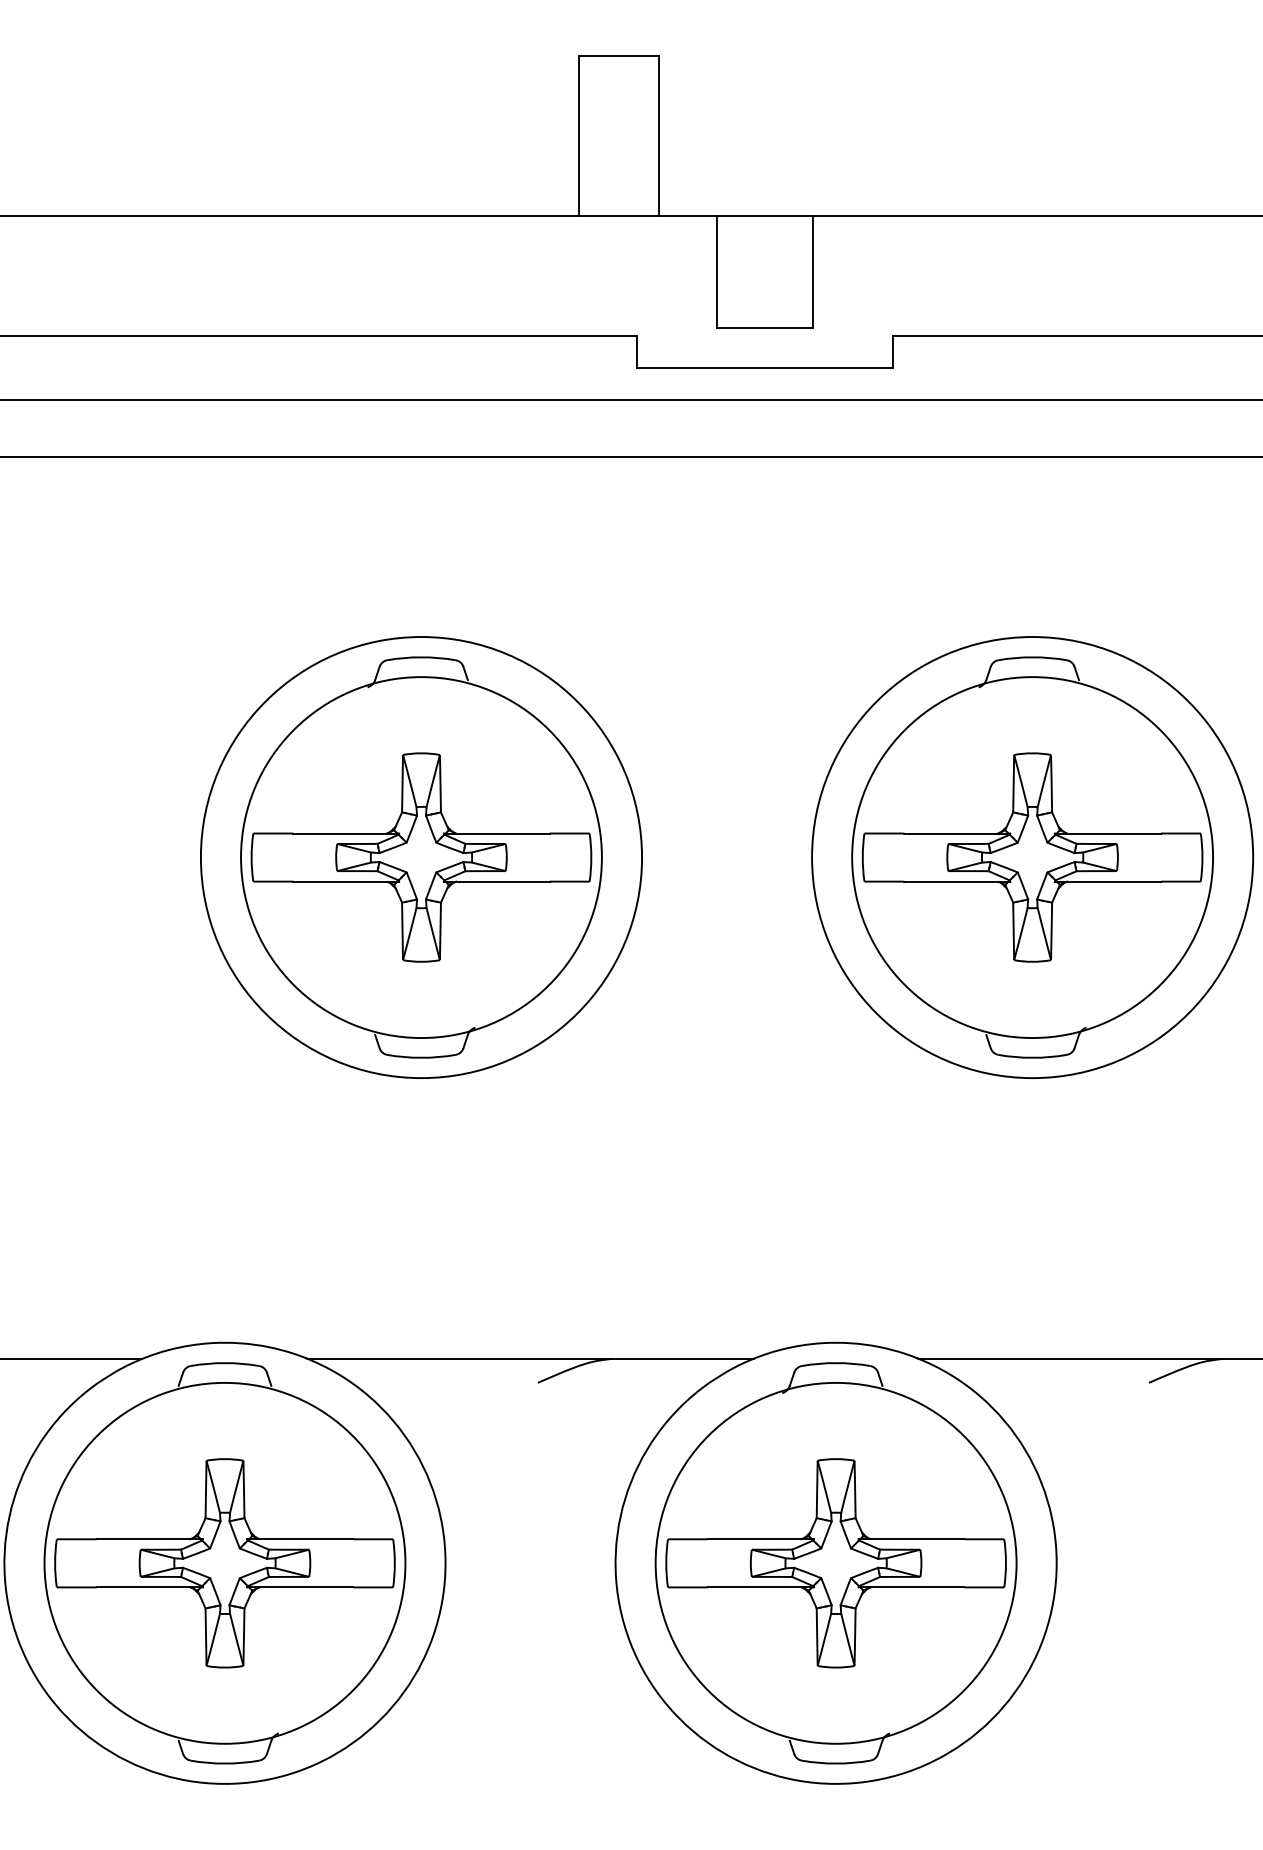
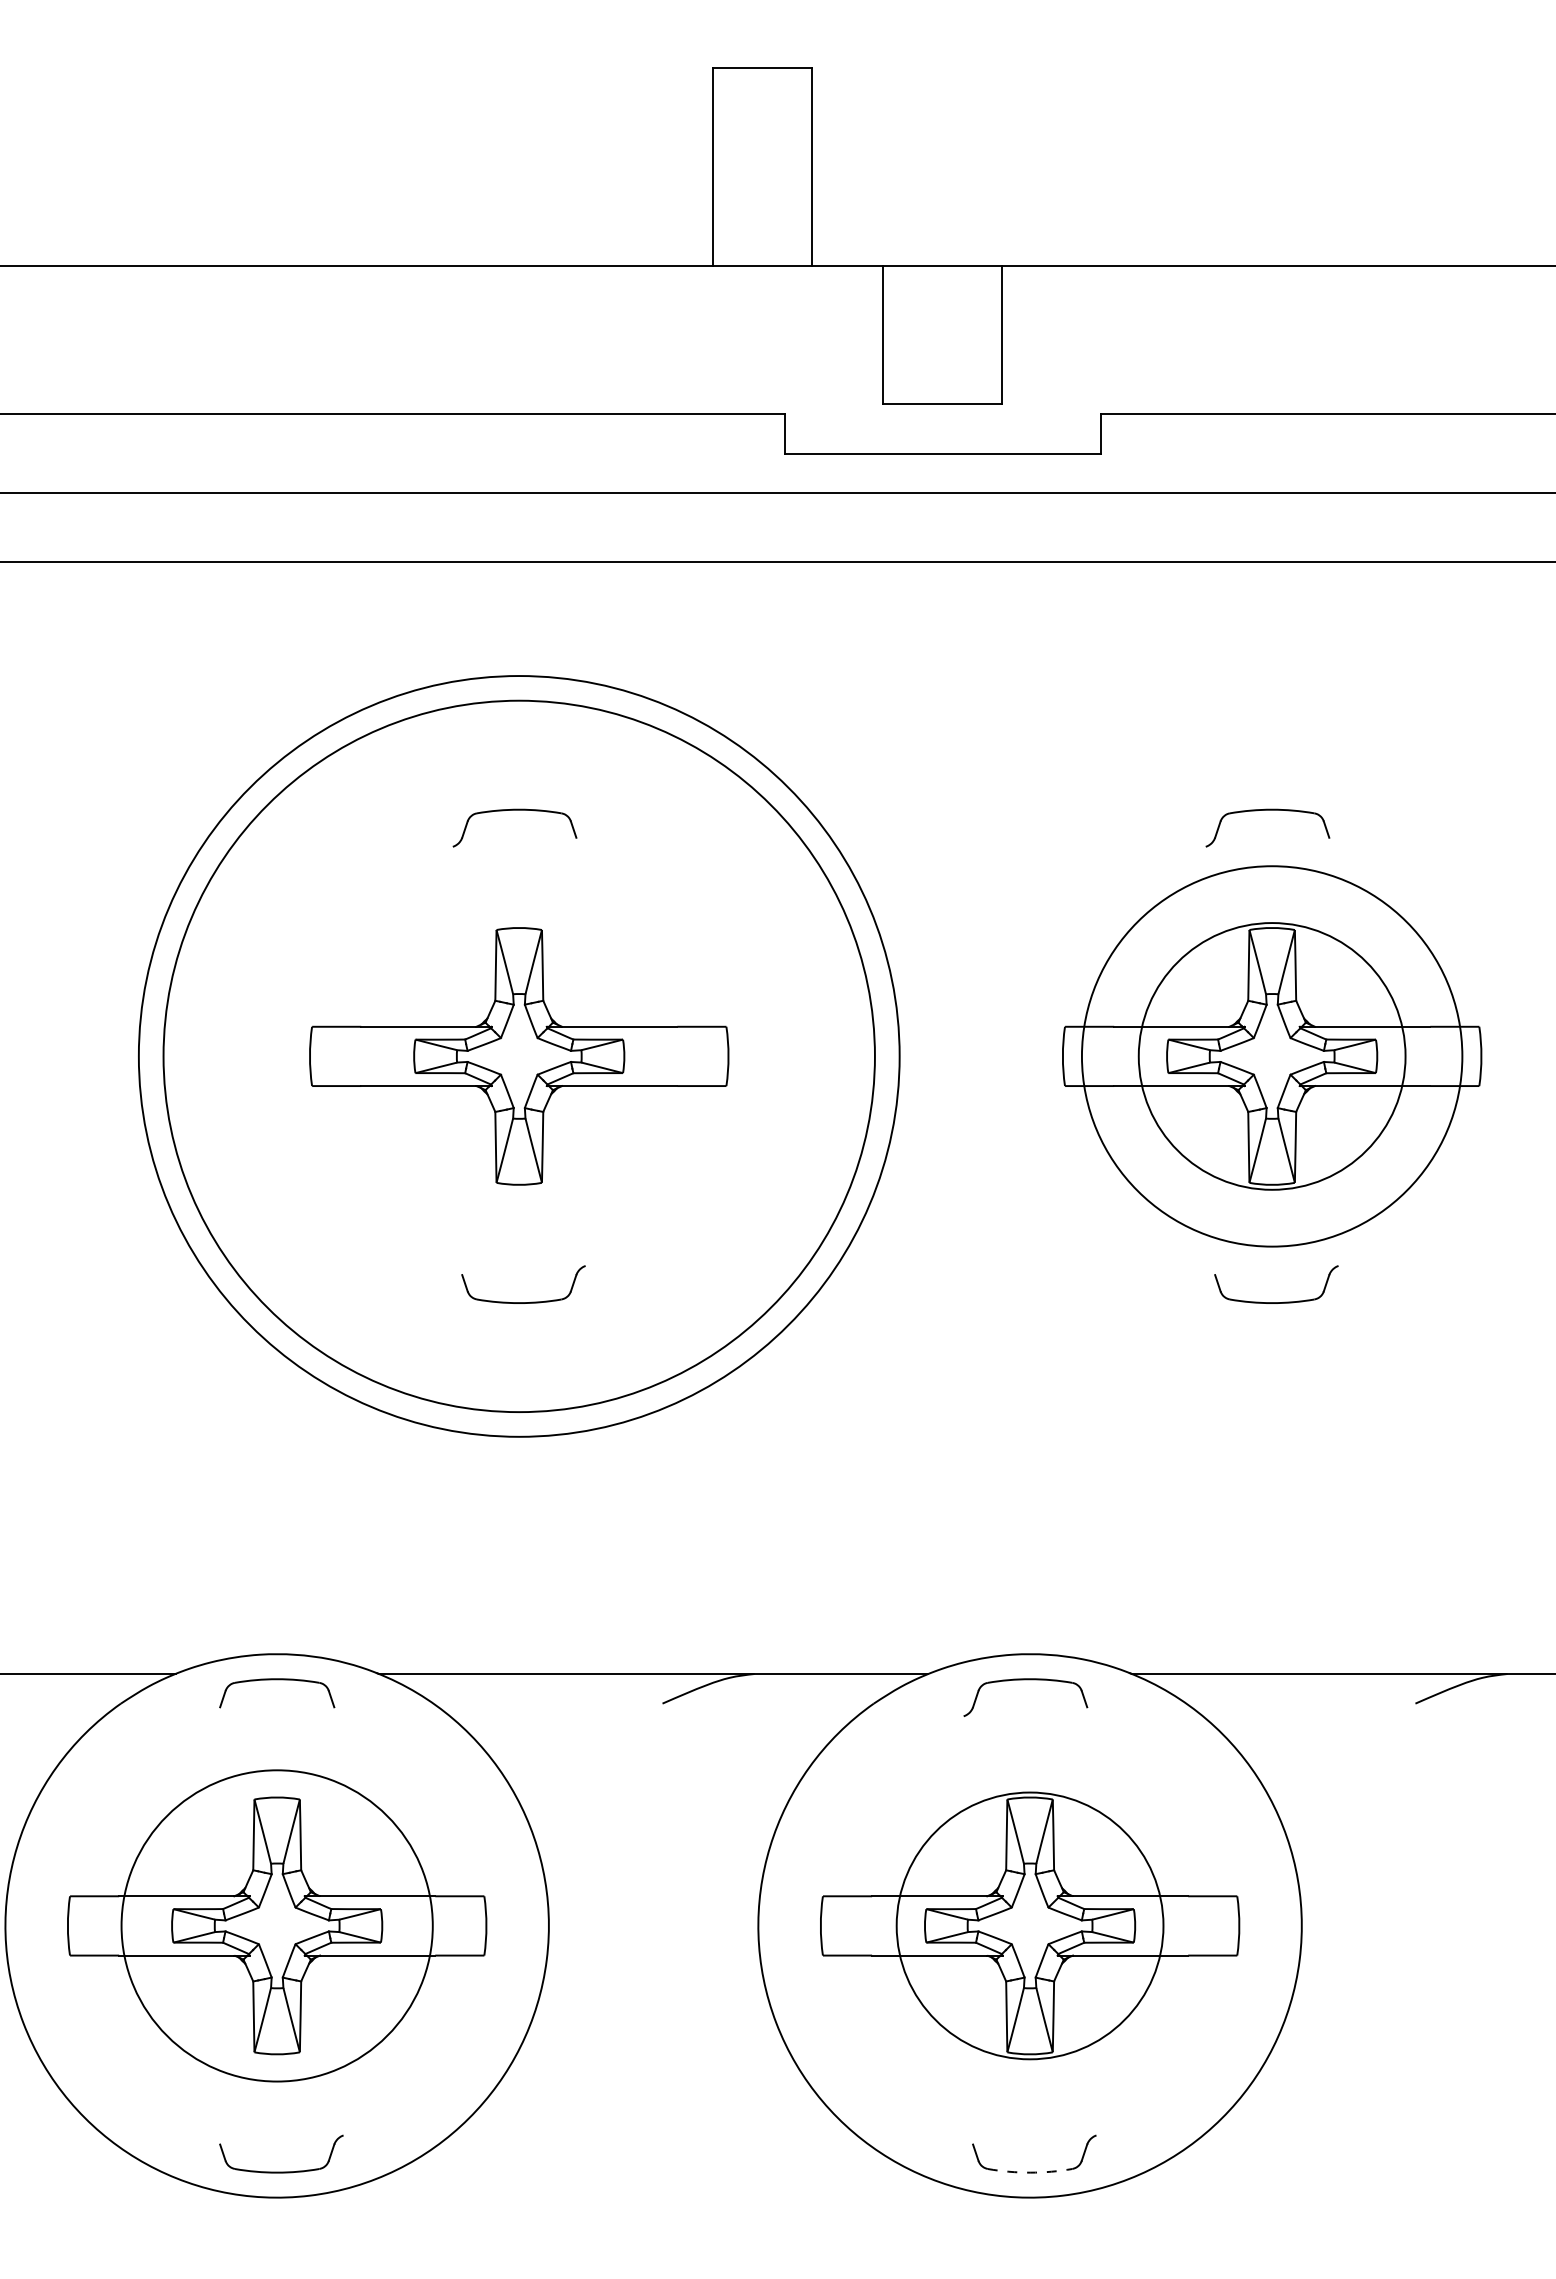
circle: (420, 857) -> (518, 1056), size x1.4
circle: (420, 857) -> (518, 1056), size x1.6
circle: (1032, 857) -> (1271, 1056), size x0.6
circle: (1032, 857) -> (1271, 1056), size x0.7
circle: (224, 1562) -> (276, 1925), size x0.7
circle: (835, 1562) -> (1029, 1925), size x0.6
arc: (836, 1763) -> (1030, 2172), solid -> dashed

